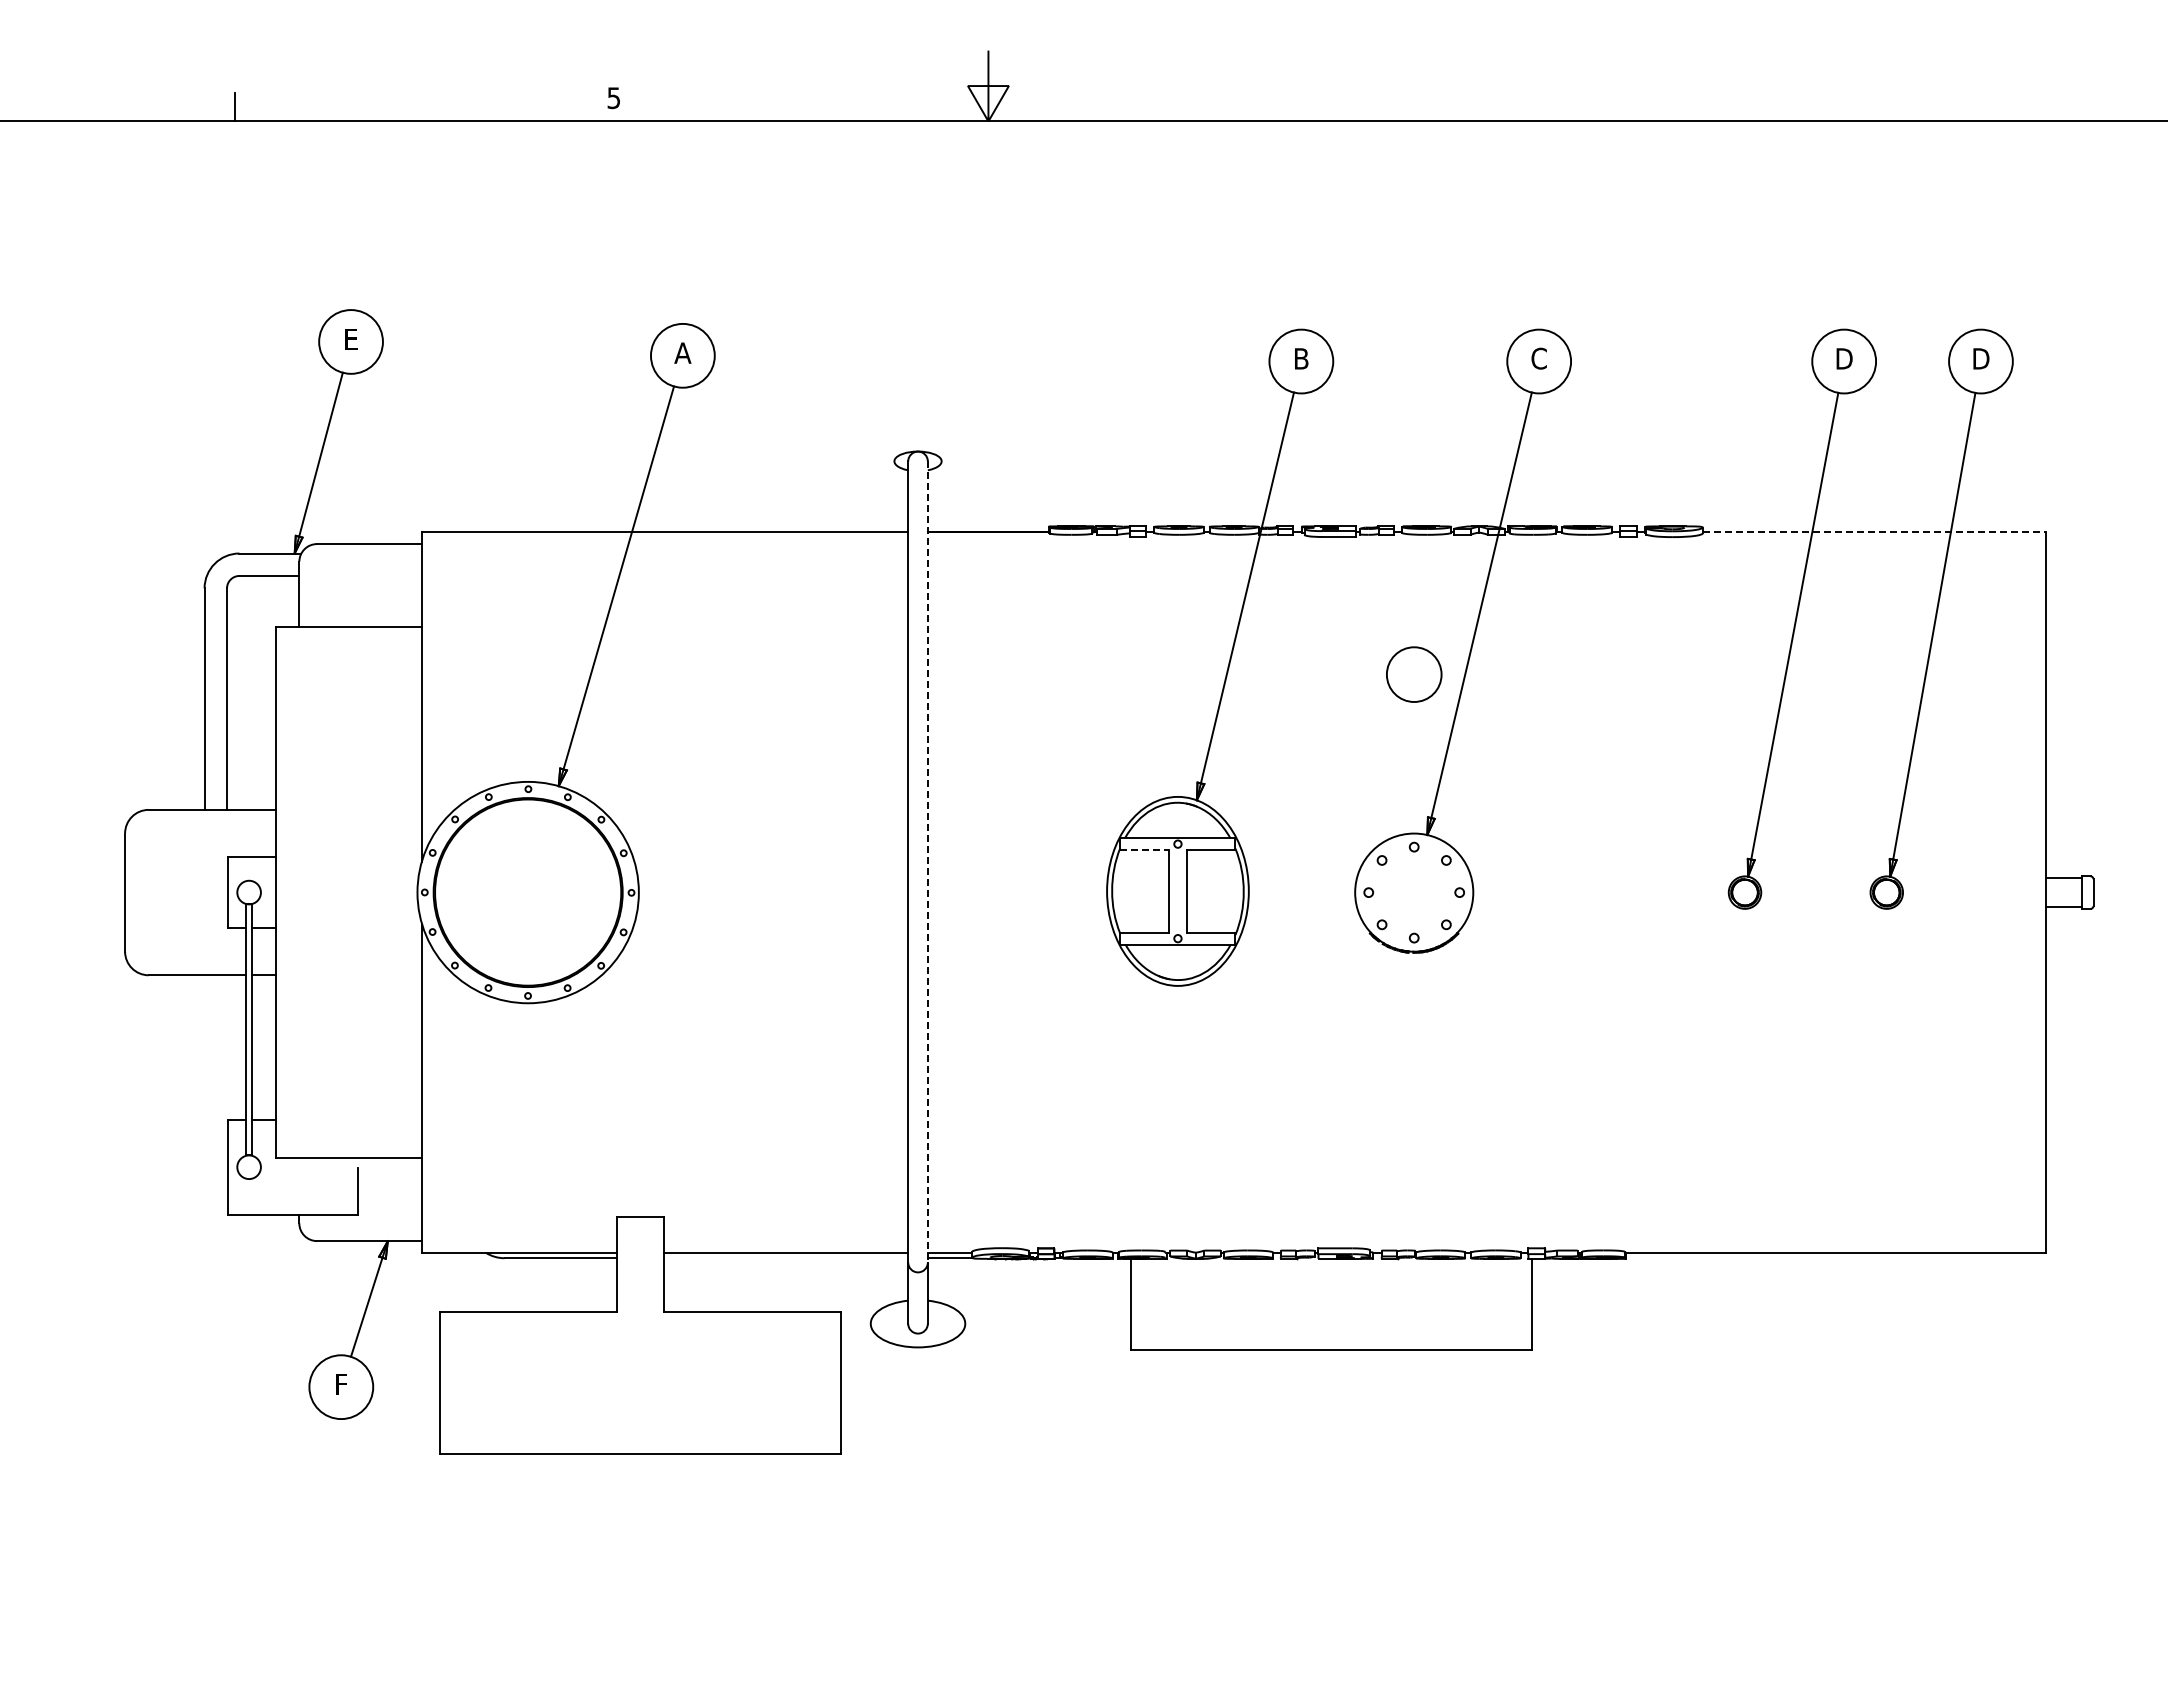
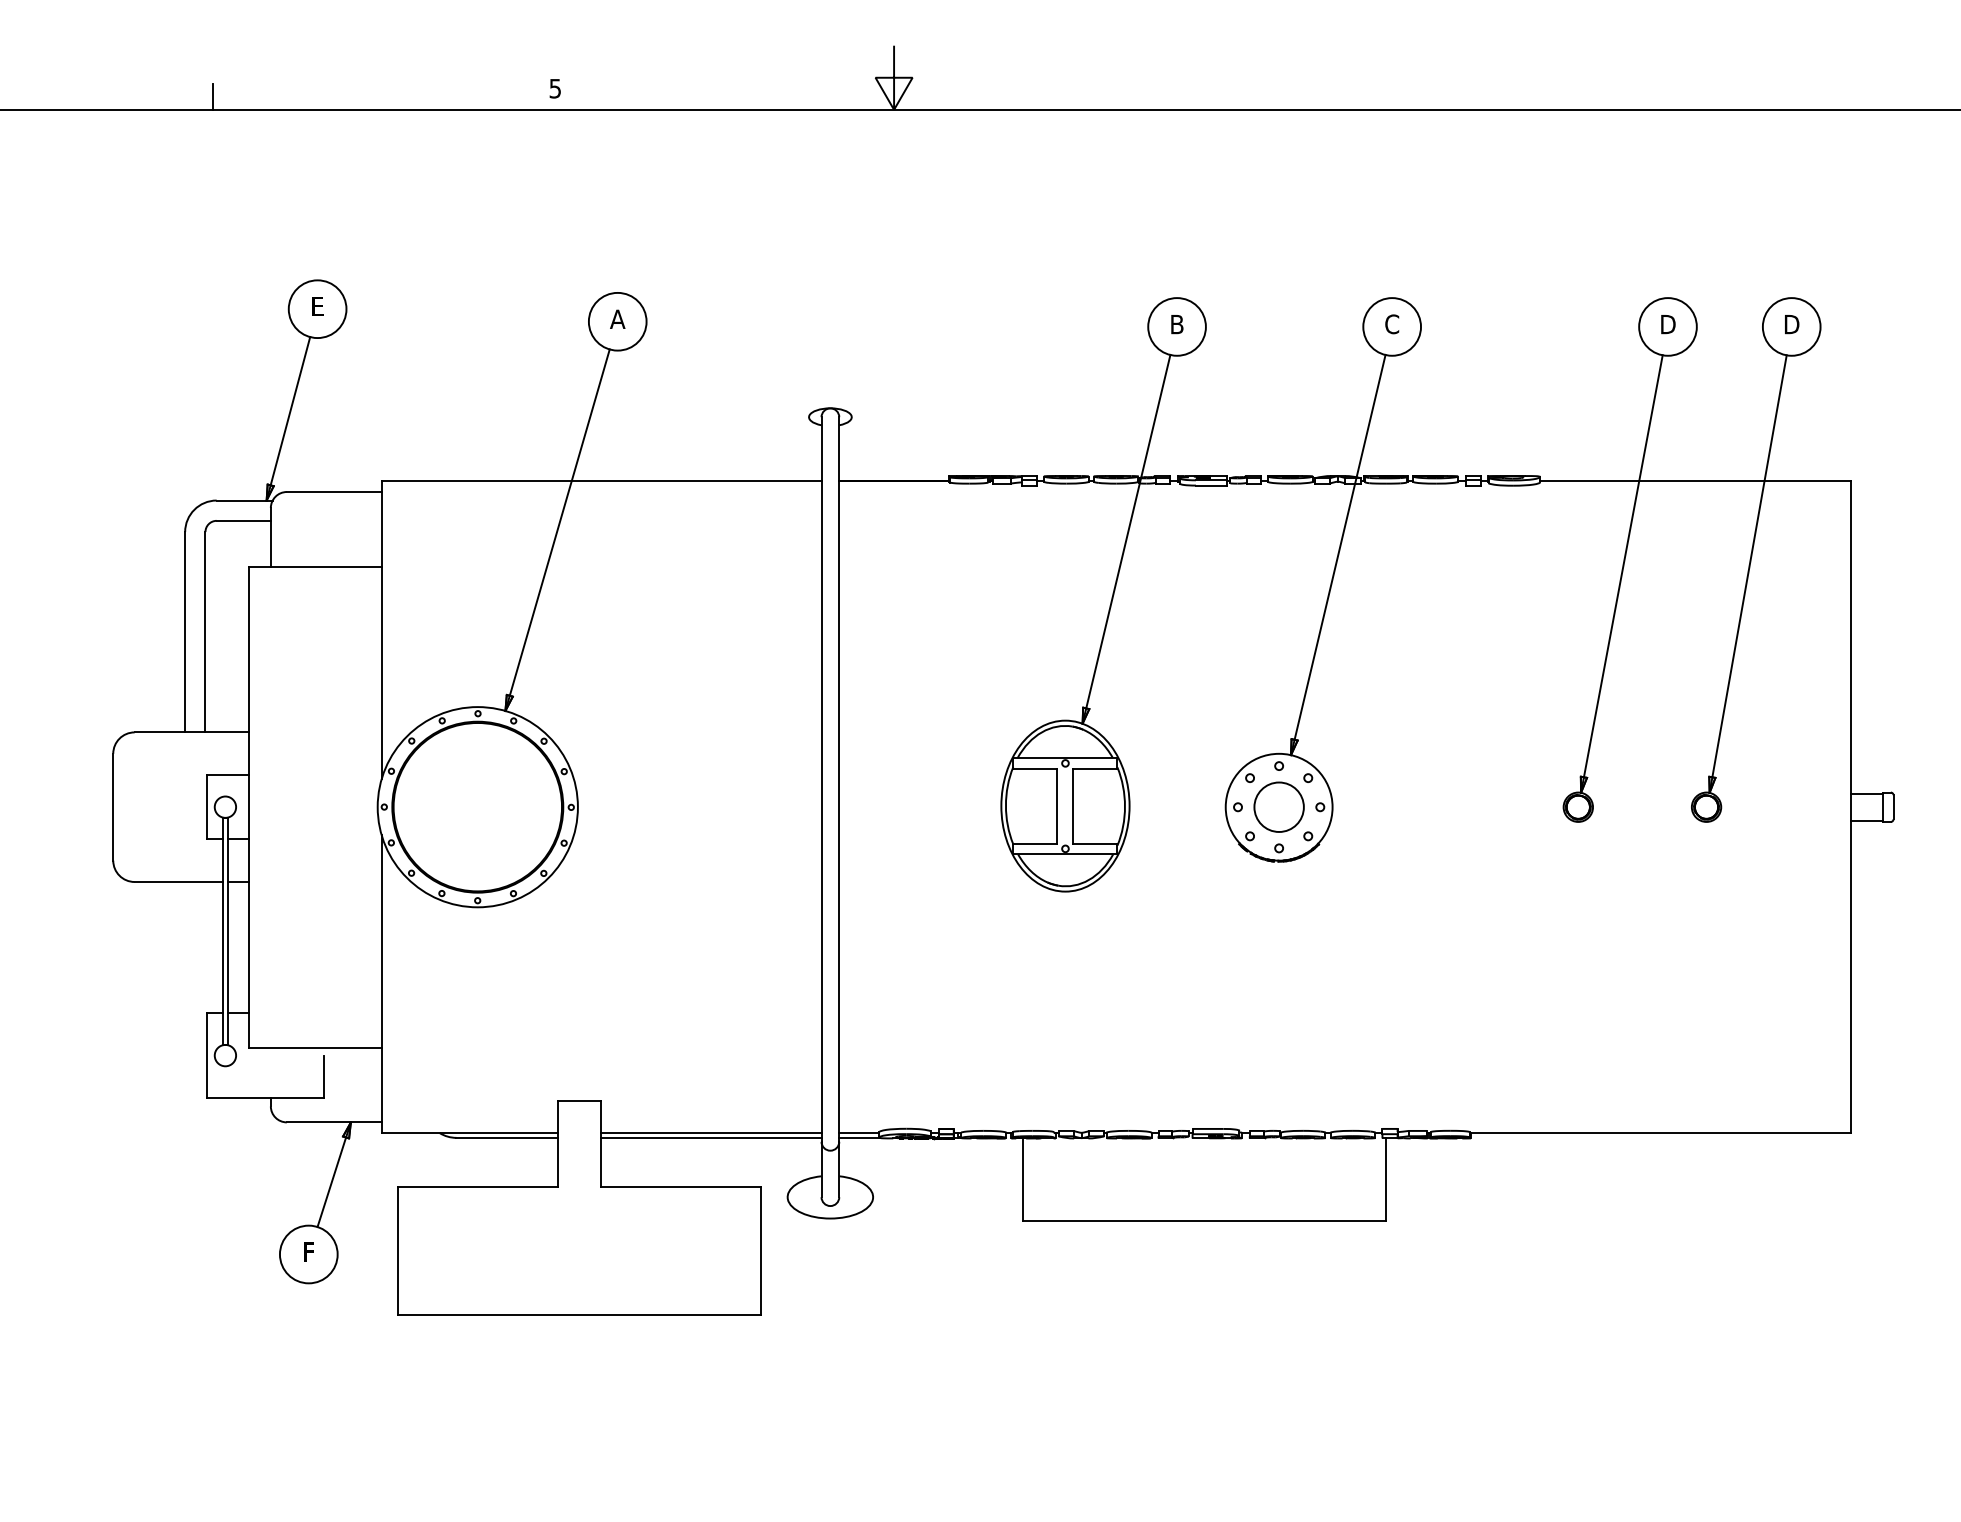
line: (1874, 532) -> (1695, 481), dashed -> solid
circle: (1414, 674) -> (1279, 807), moved
line: (1145, 850) -> (1036, 769), dashed -> solid
line: (927, 861) -> (838, 779), dashed -> solid
line: (786, 1258) -> (711, 1138), added

